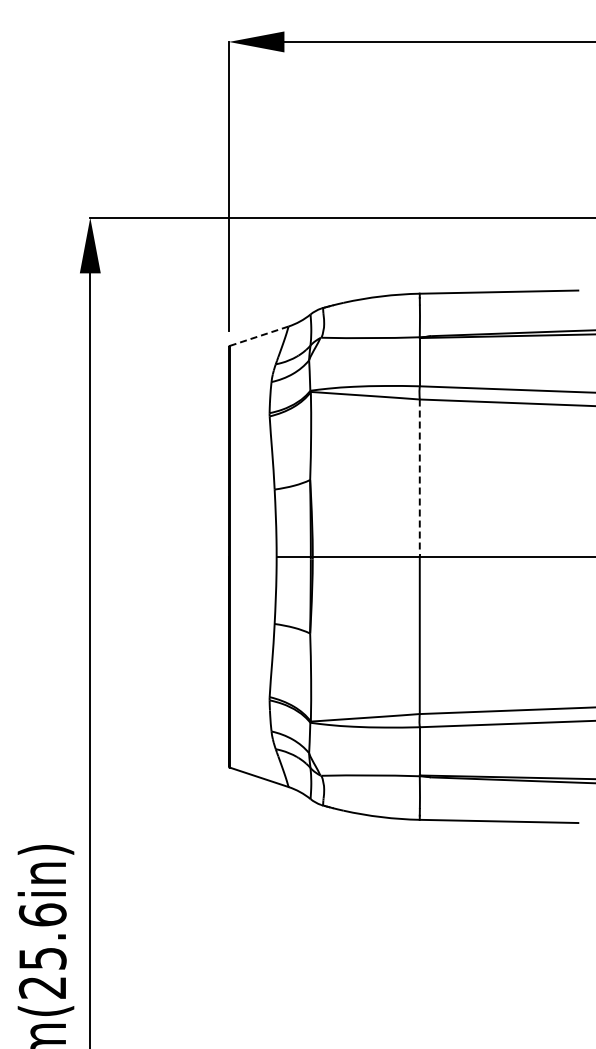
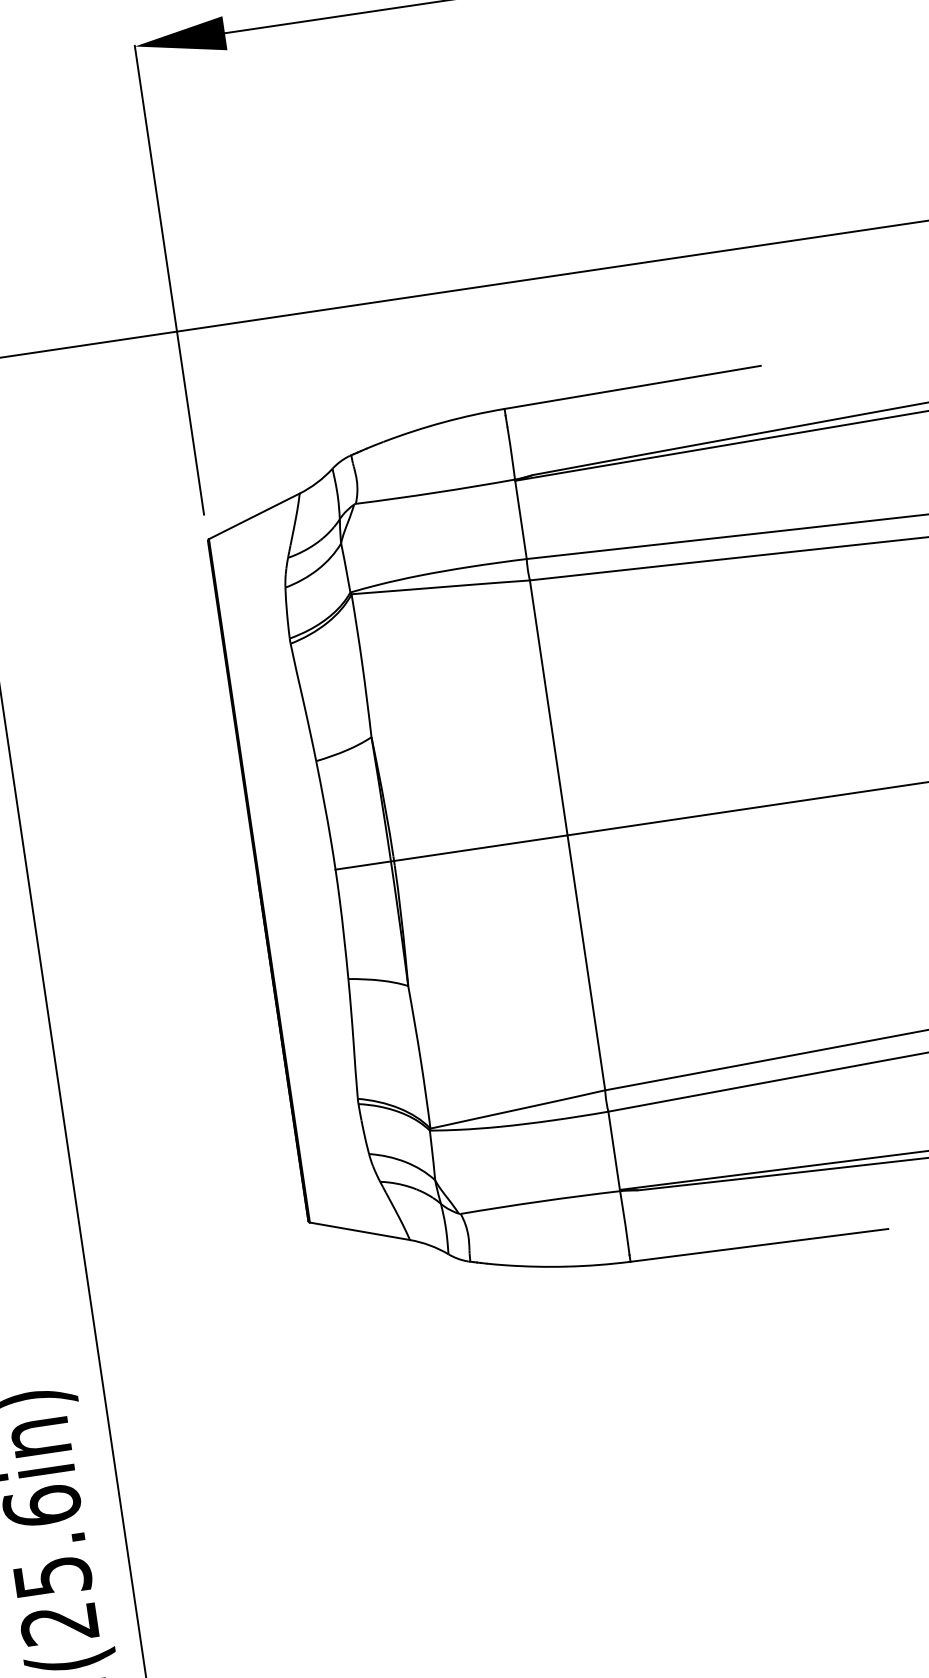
line: (259, 336) -> (255, 516), dashed -> solid
line: (419, 478) -> (548, 708), dashed -> solid

